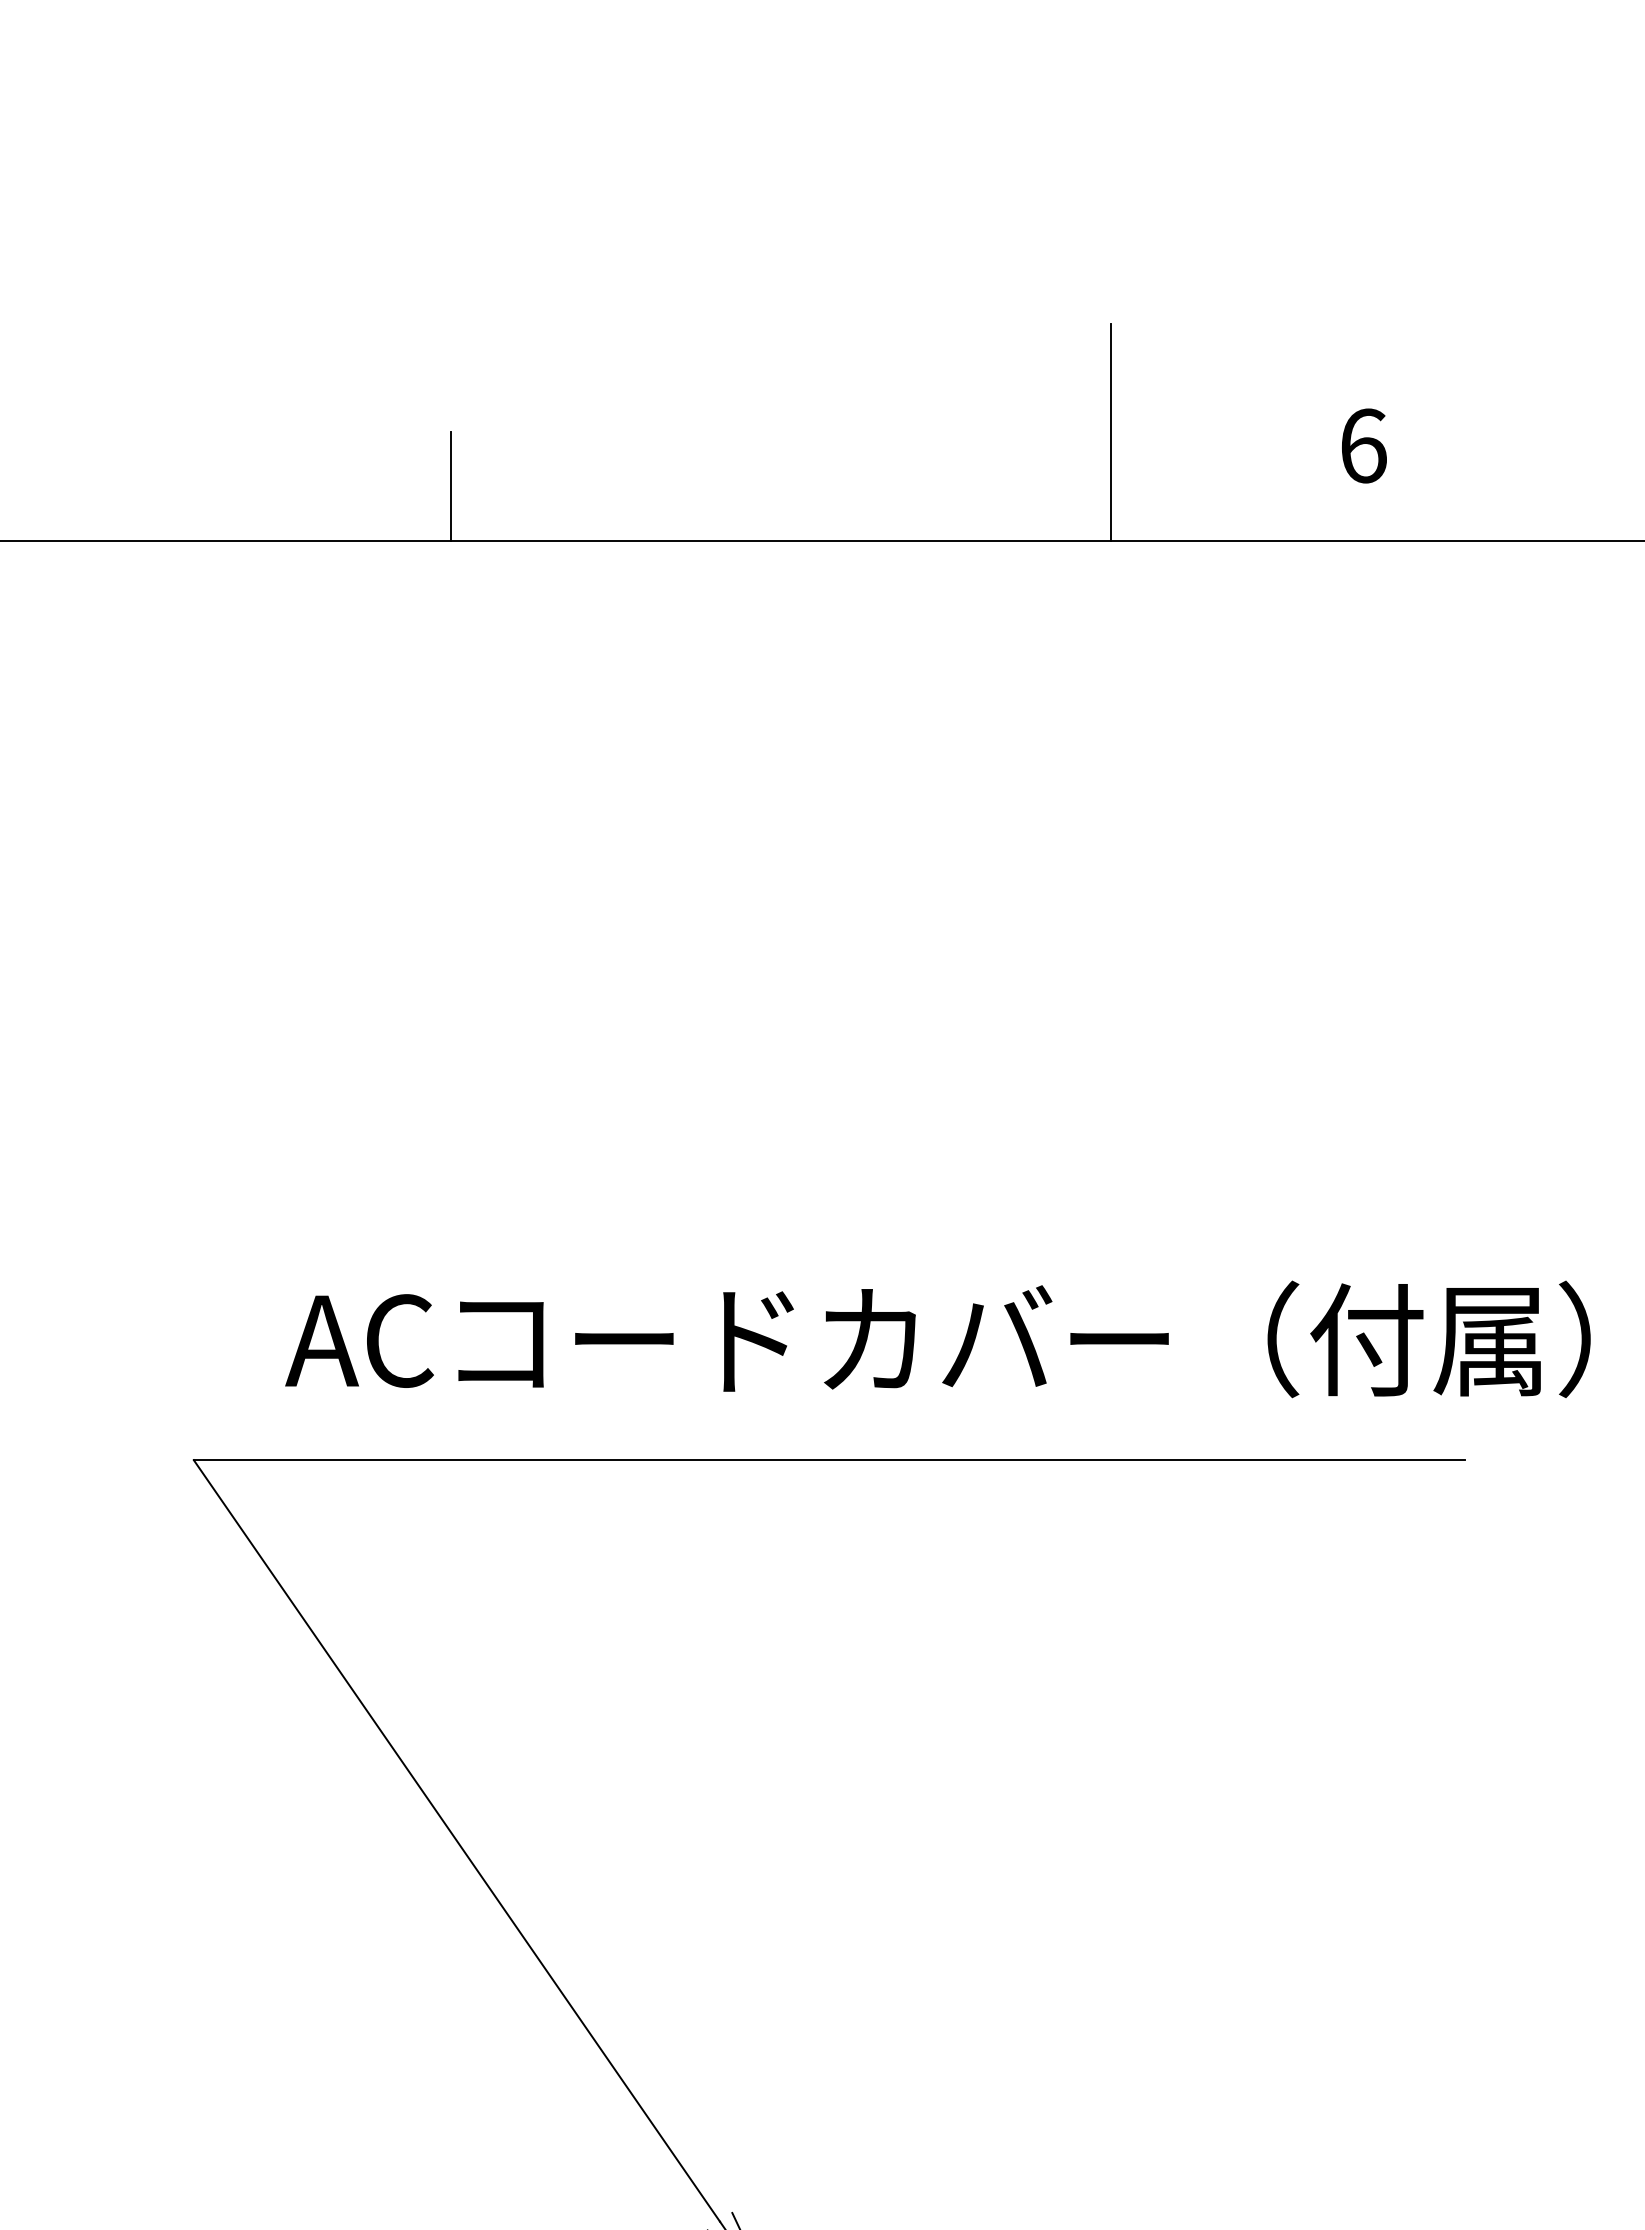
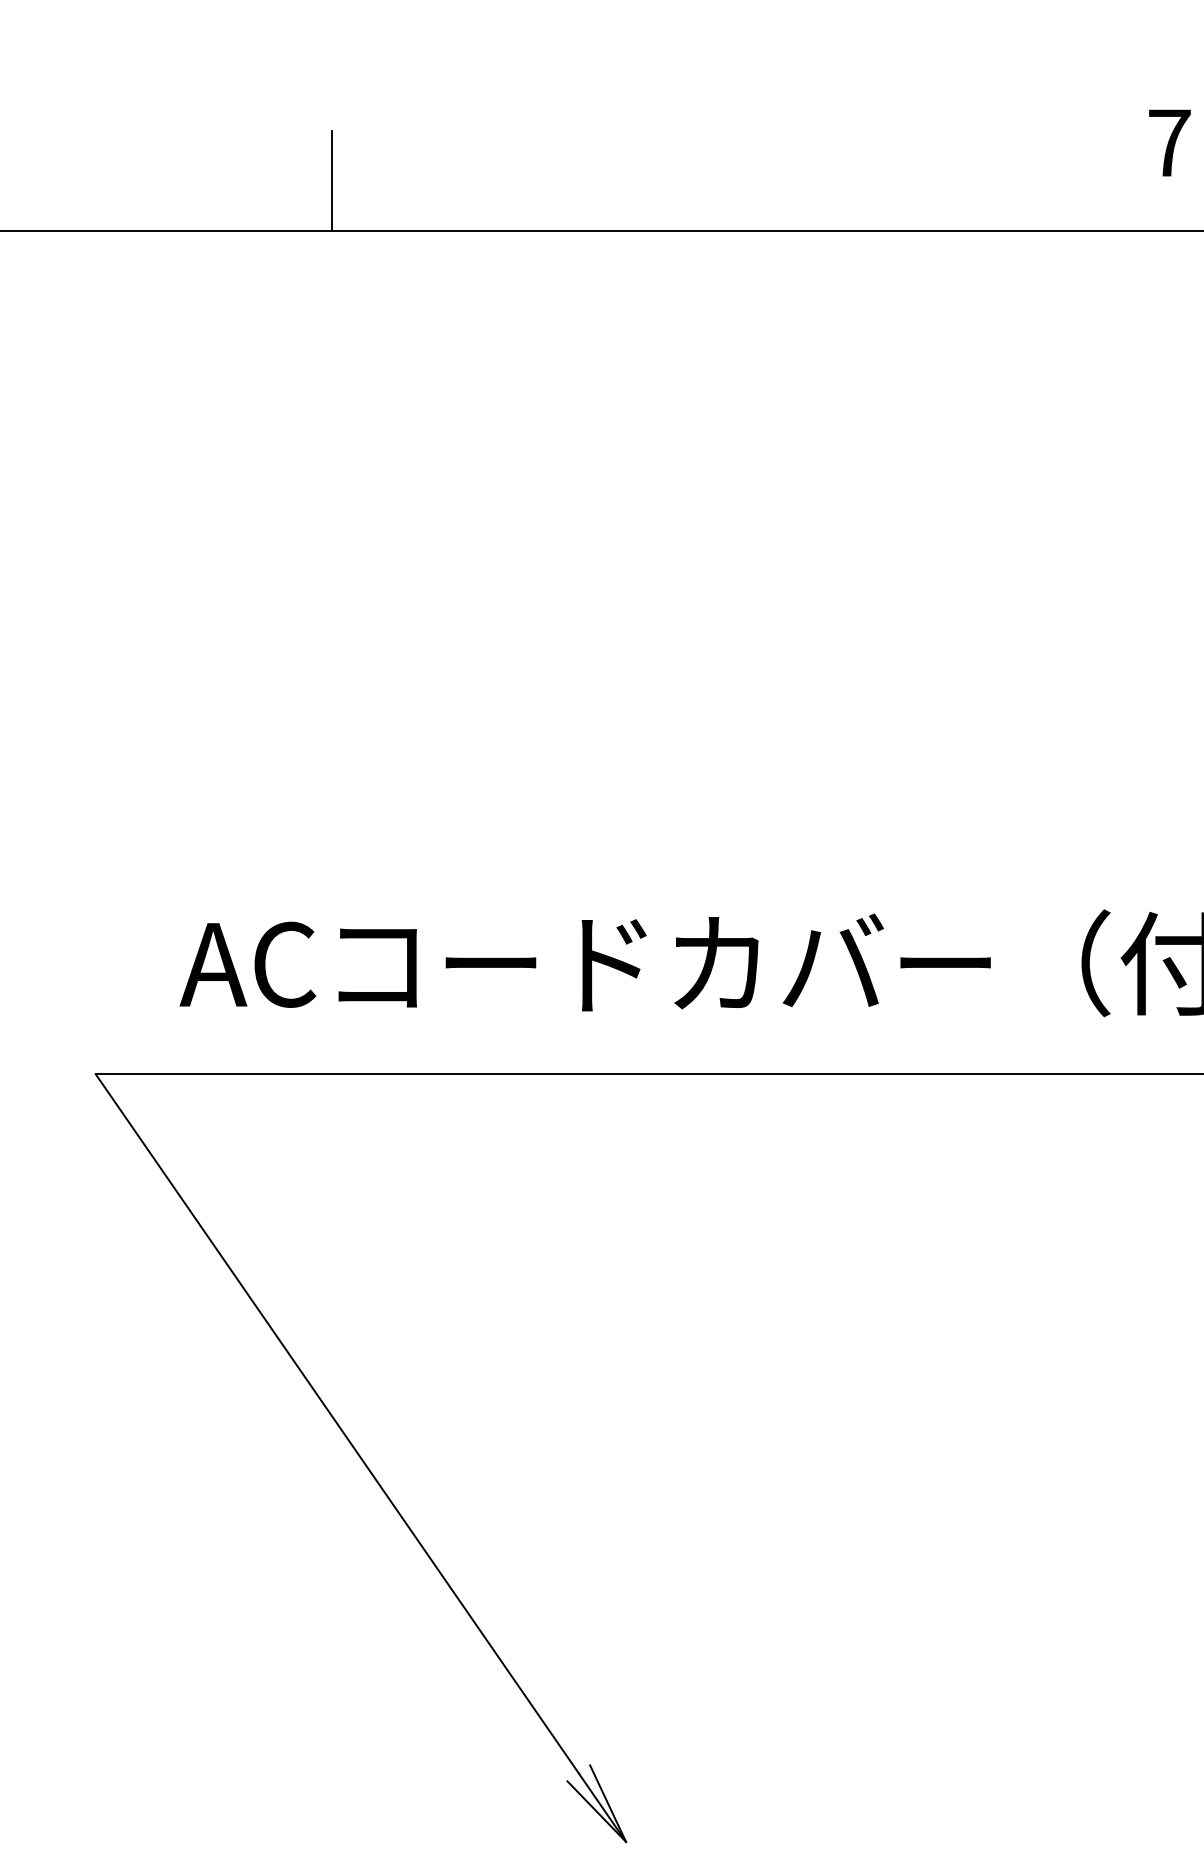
line: (1110, 432) -> (937, 130), removed
text: (1363, 445) -> (1169, 142), 6 -> 7

